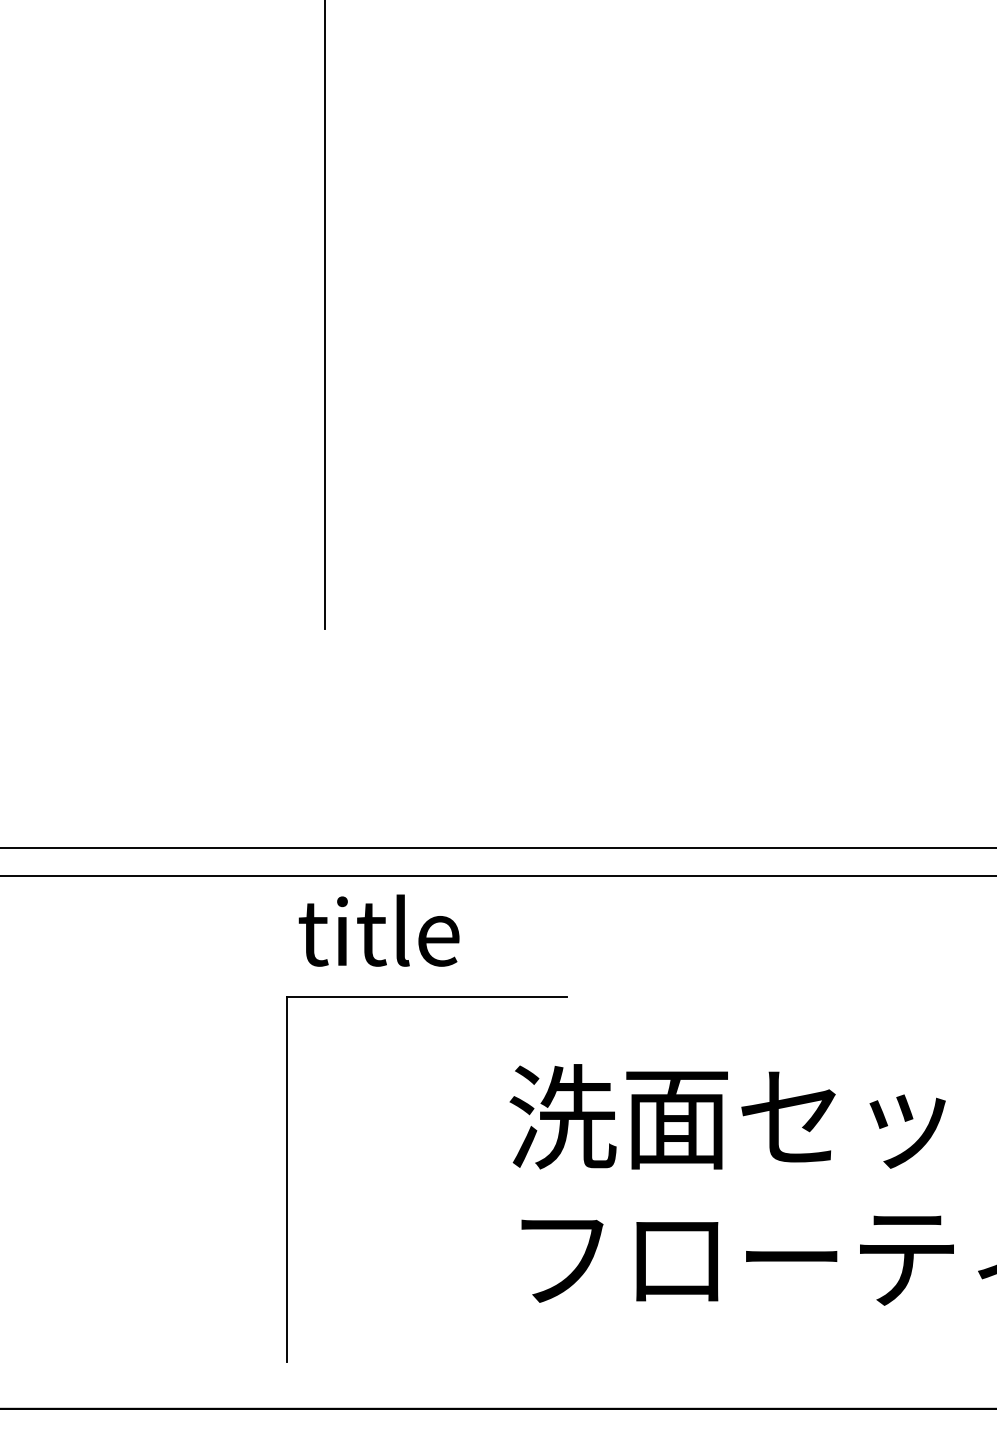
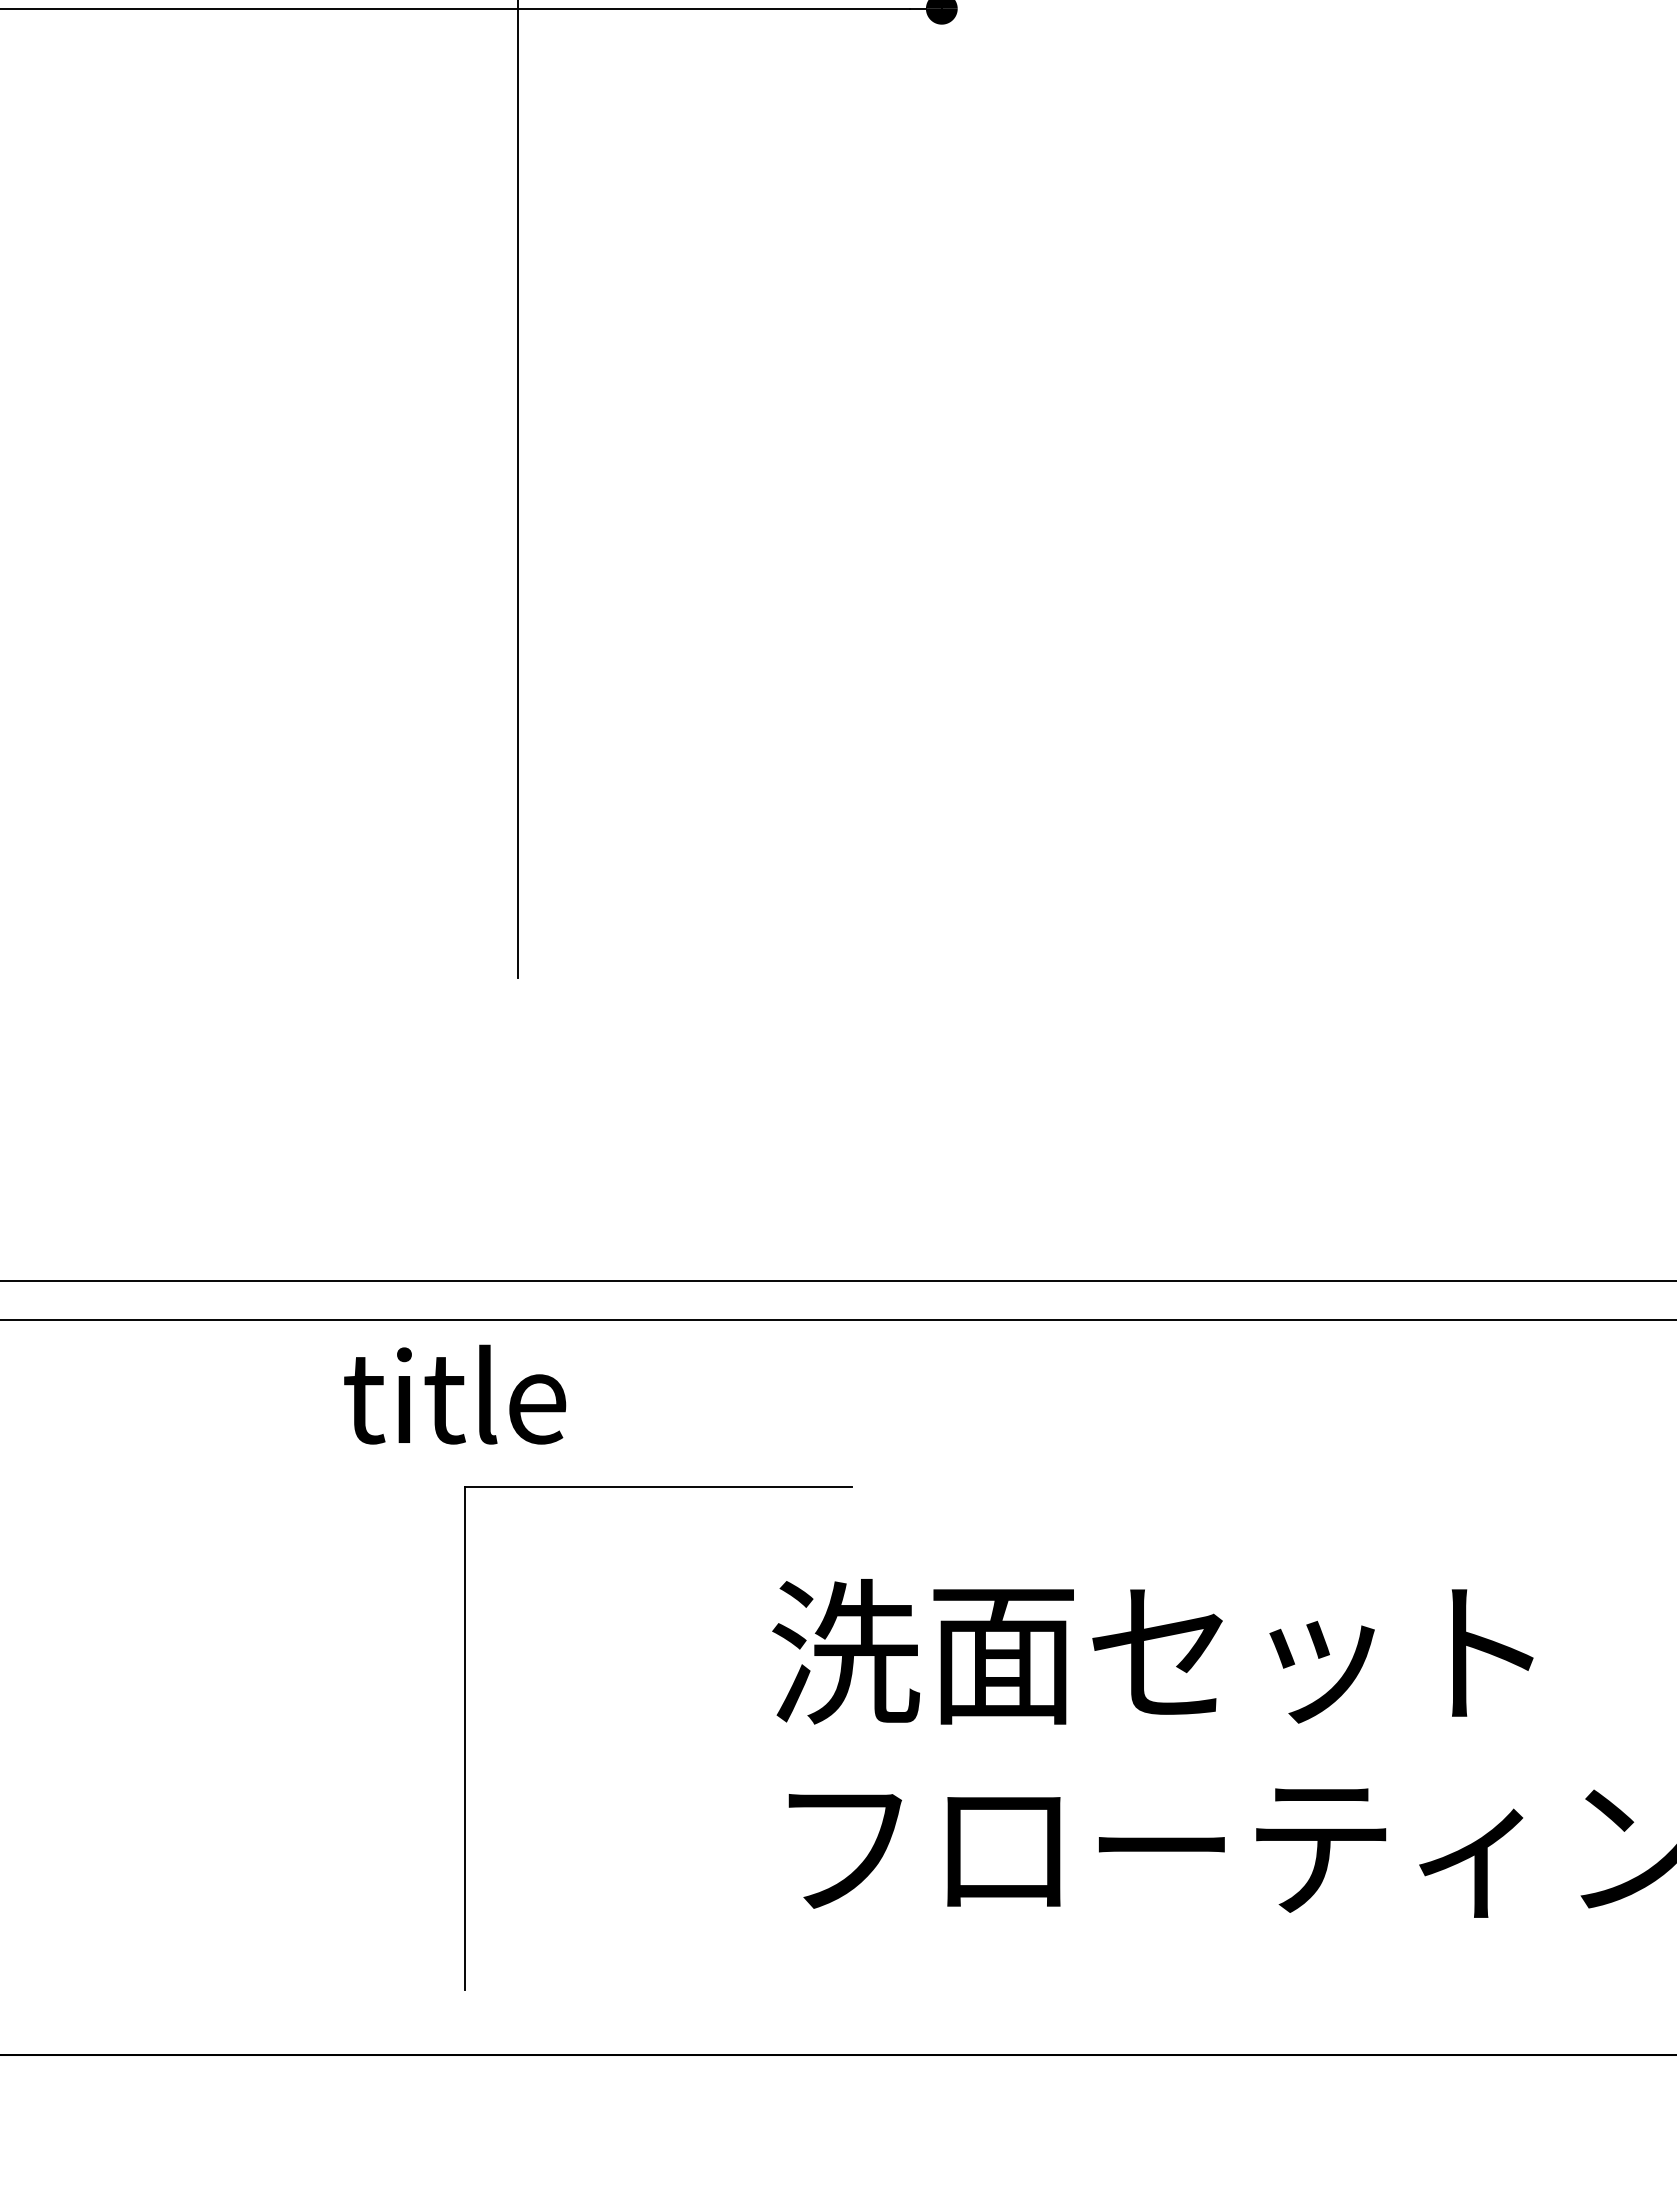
text: (379, 930) -> (455, 1394), moved

